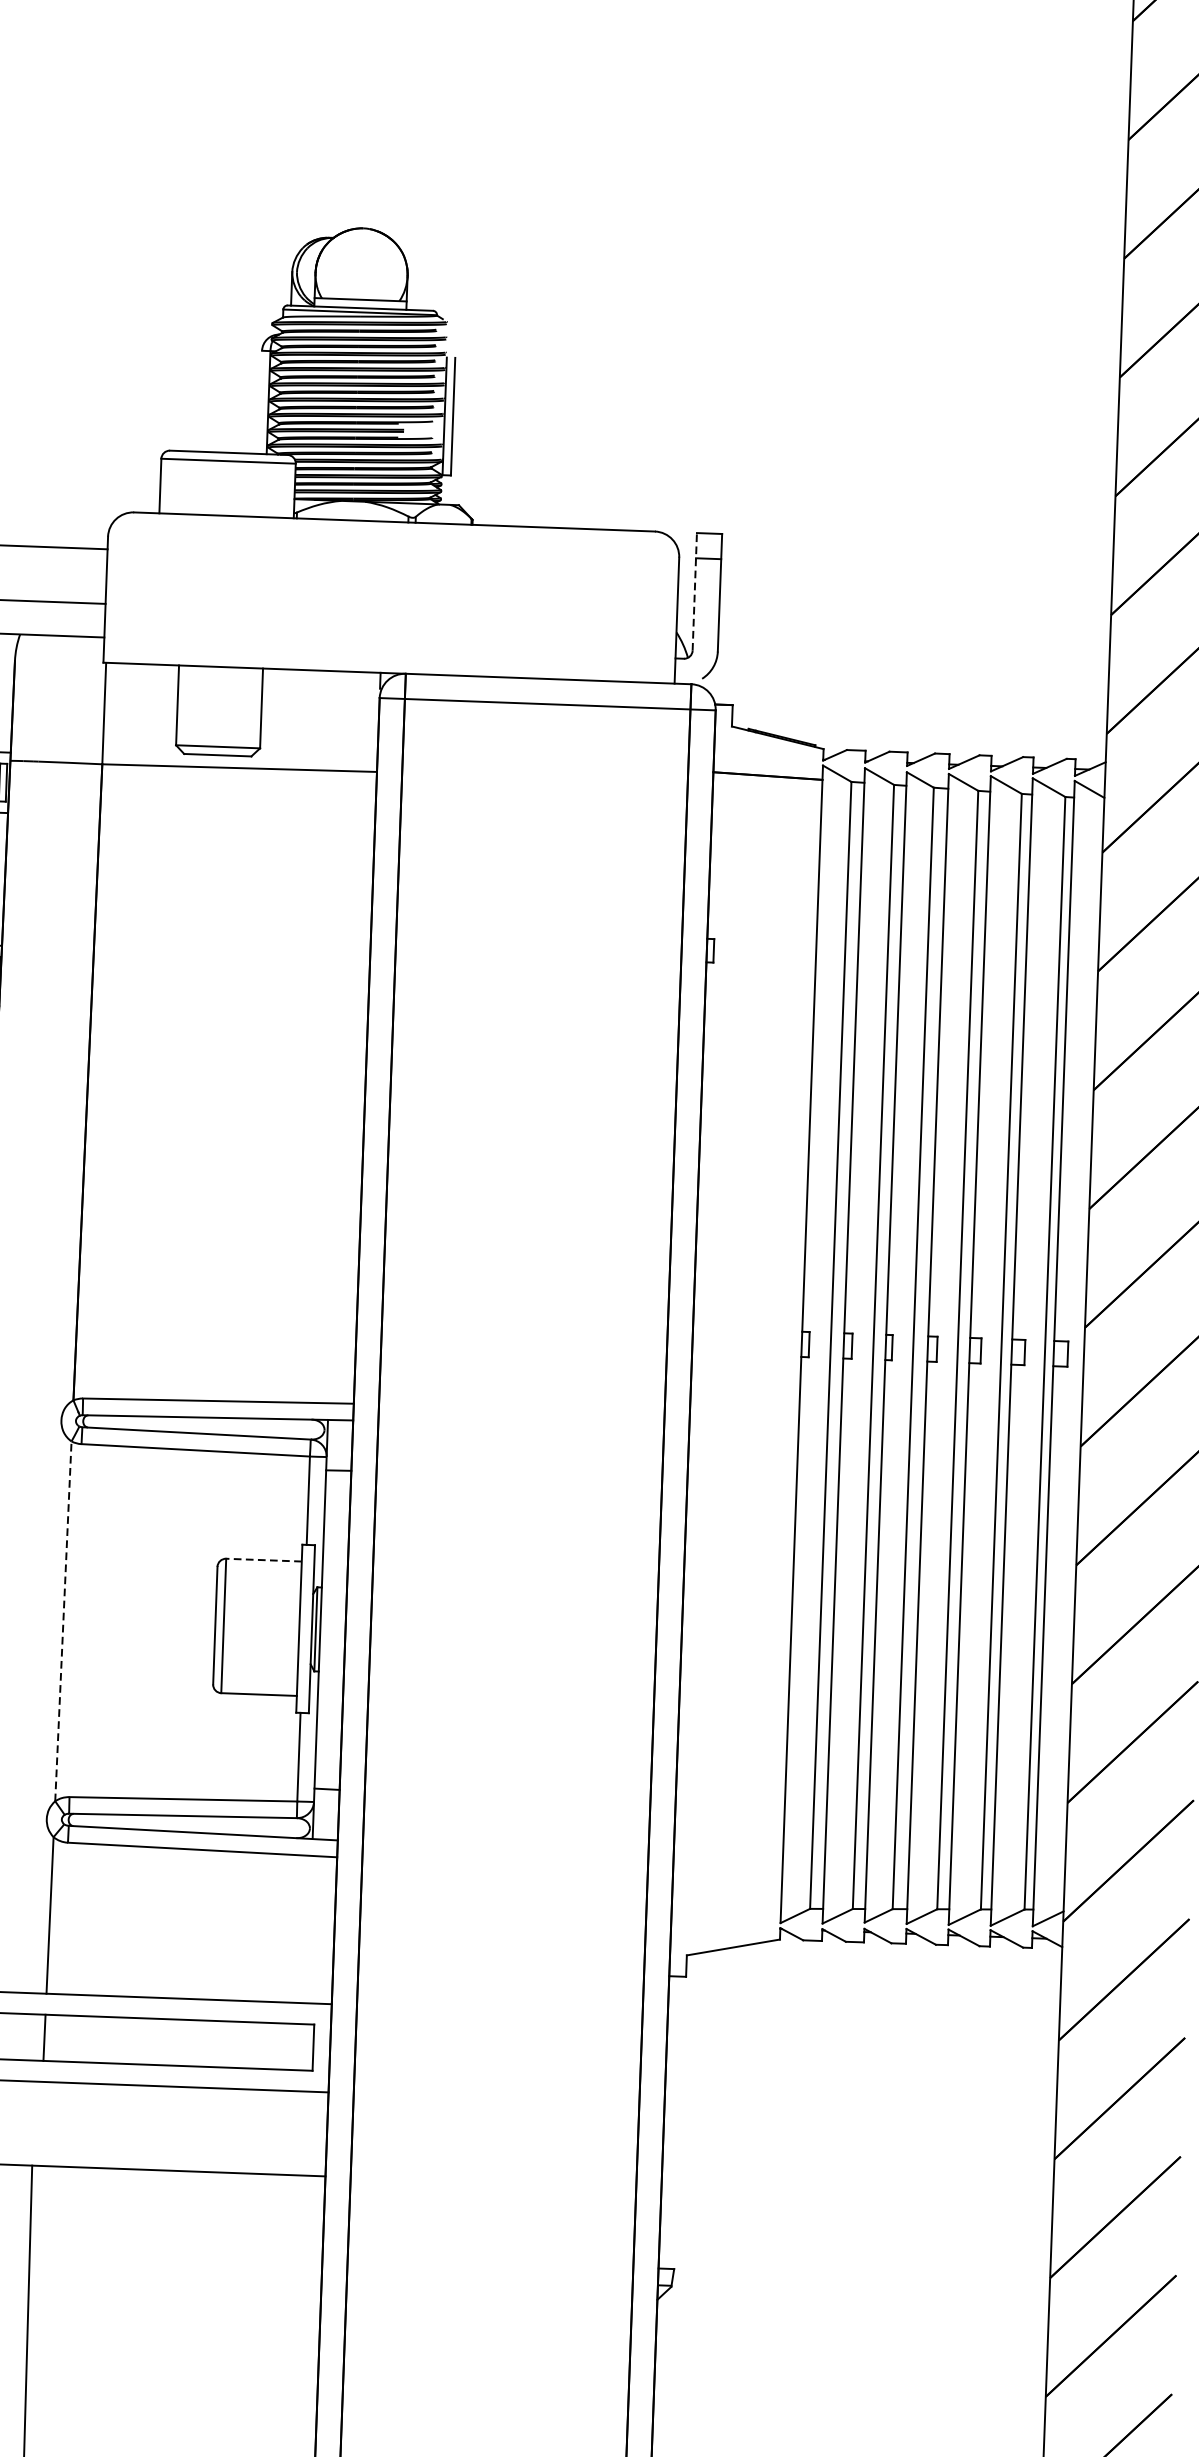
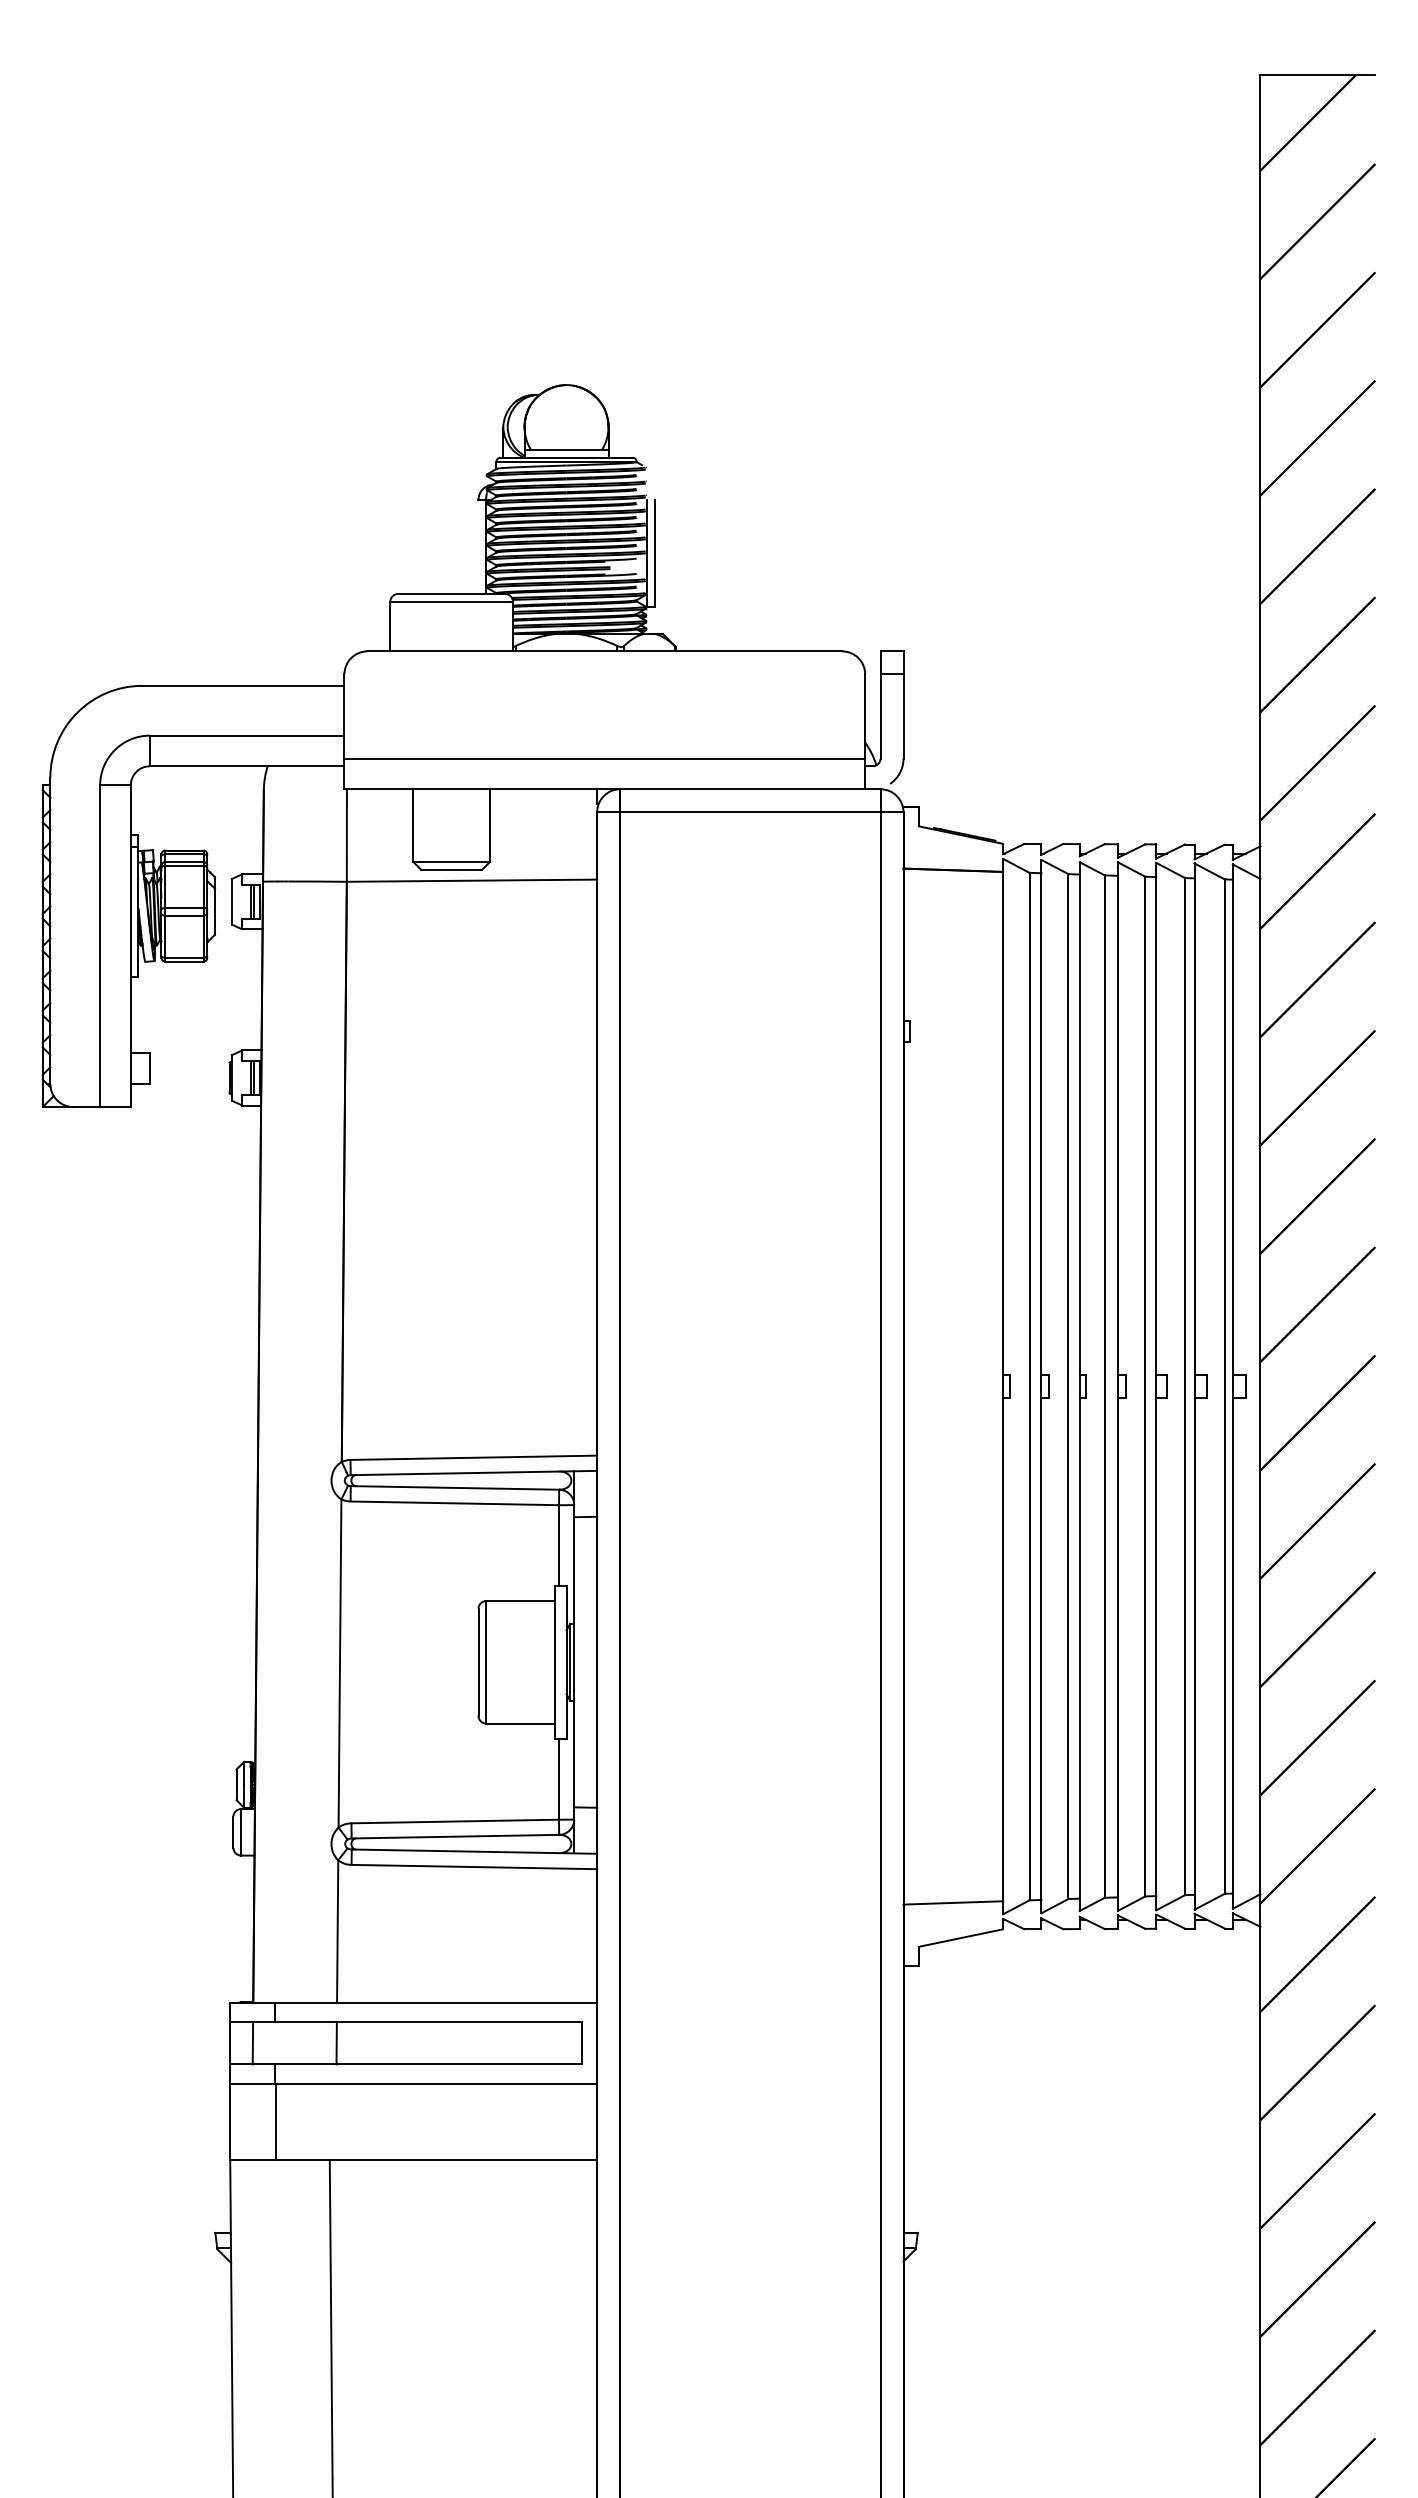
line: (694, 592) -> (880, 705), dashed -> solid
line: (389, 639) -> (604, 758), added
line: (263, 1560) -> (520, 1601), dashed -> solid
line: (63, 1620) -> (340, 1662), dashed -> solid
line: (726, 1908) -> (953, 1902), added

